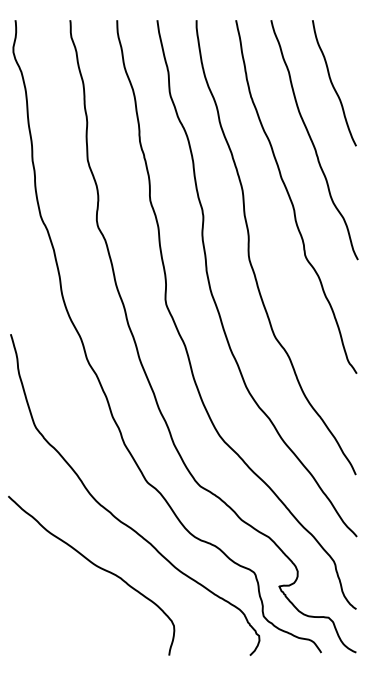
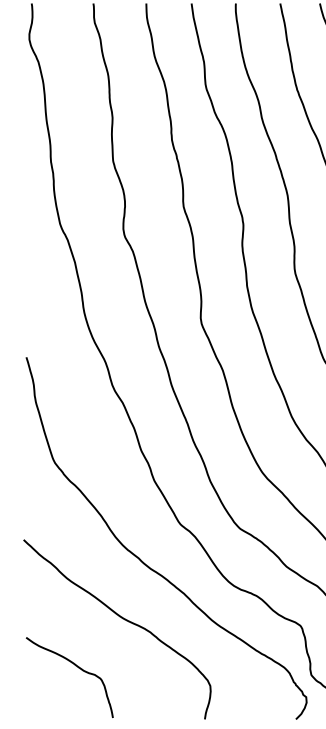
curve: (55, 609) -> (76, 667), added

